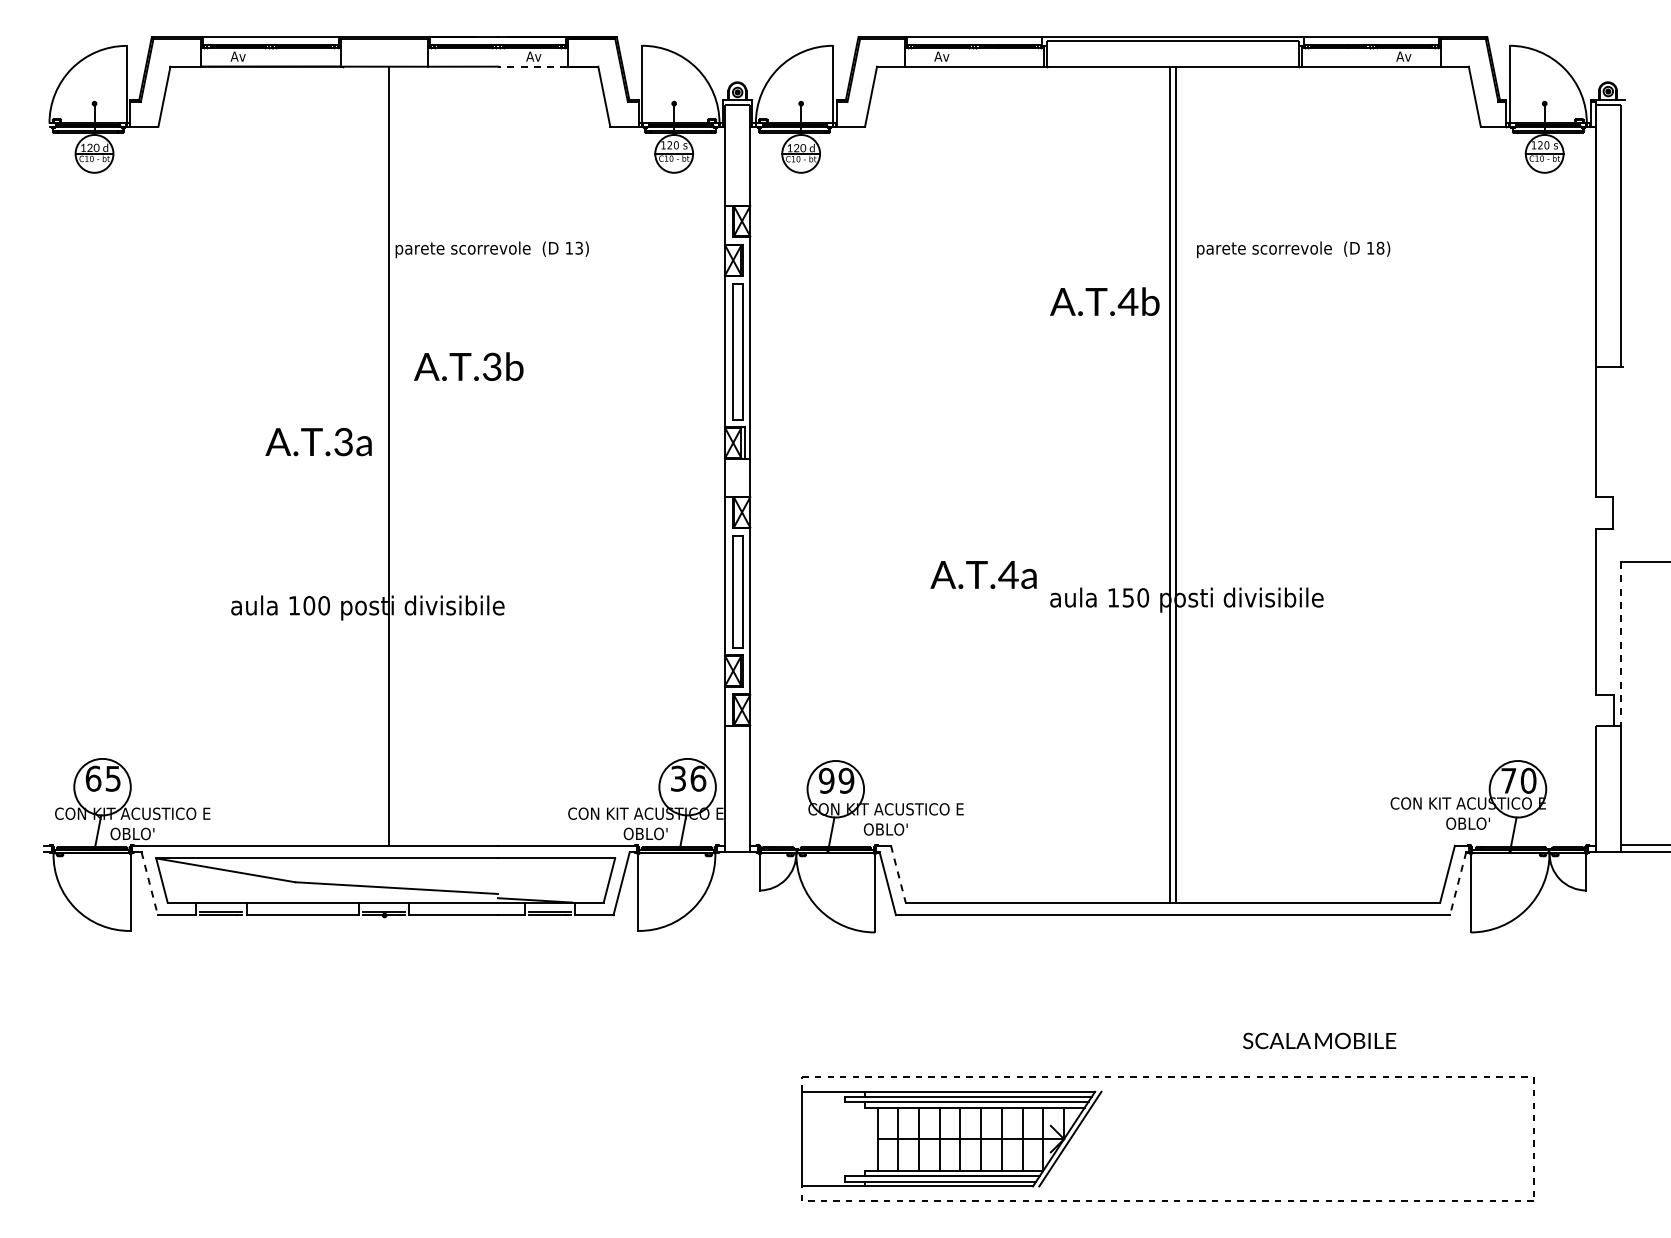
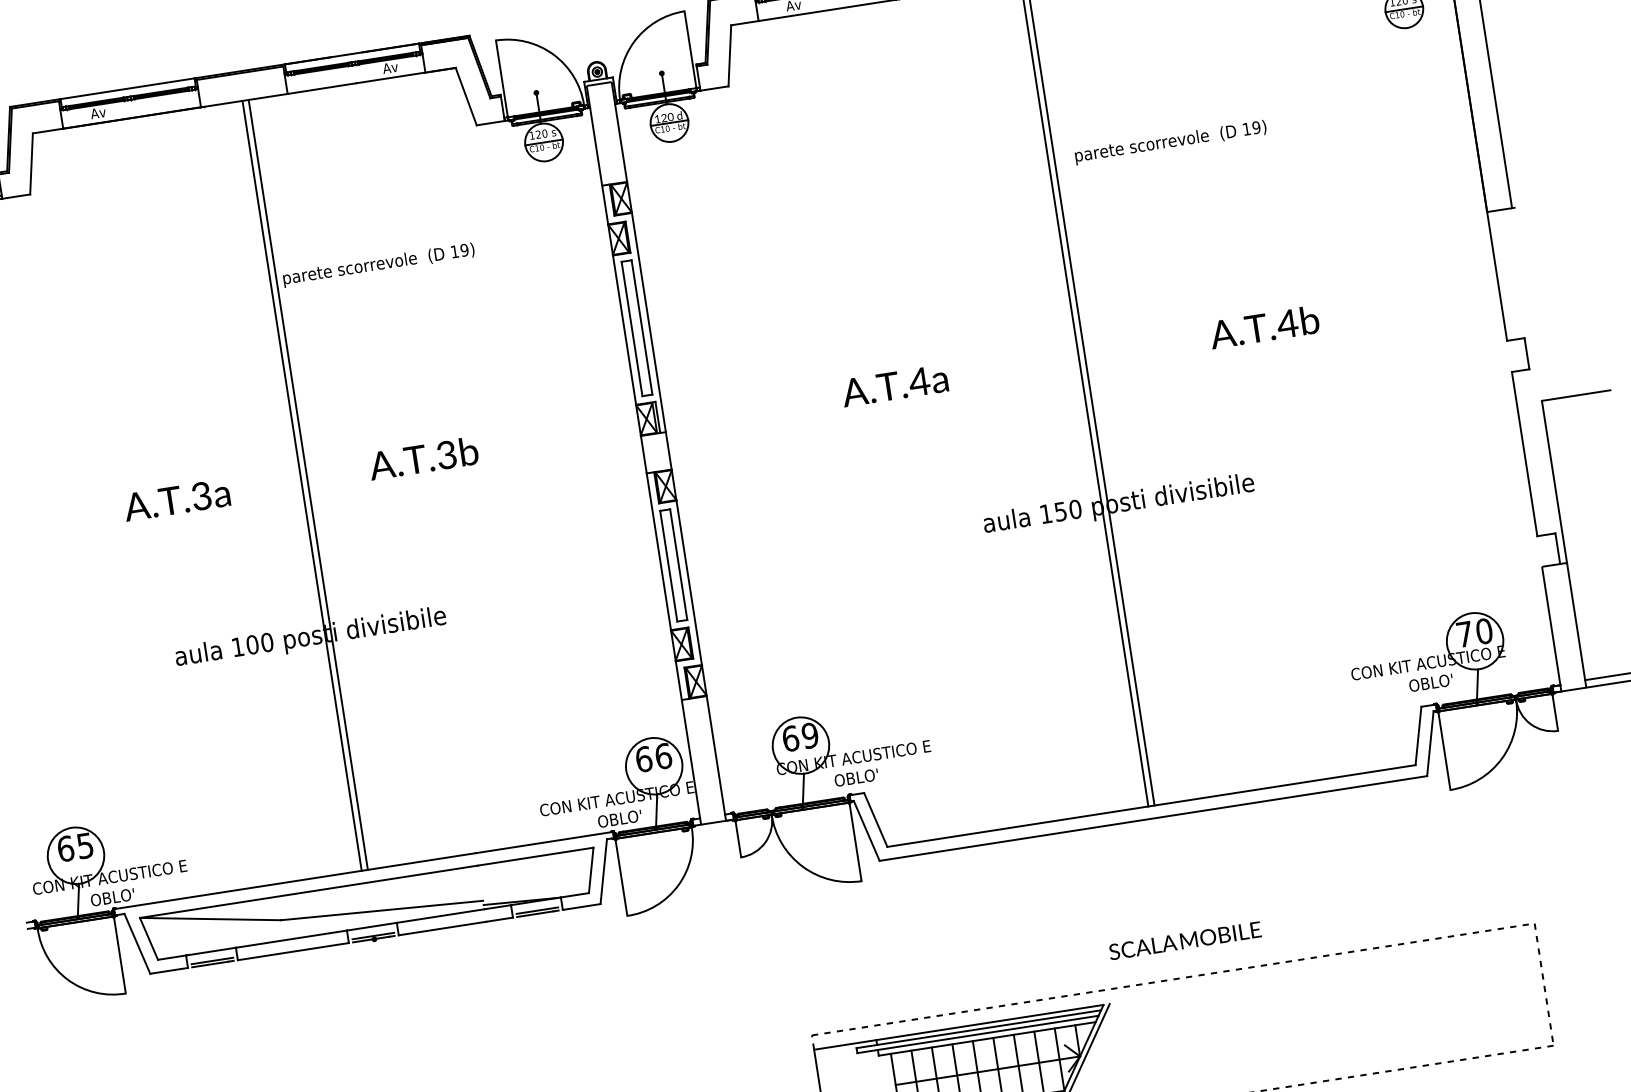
line: (532, 66) -> (390, 77), dashed -> solid
text: (579, 247) -> (464, 249), 13) -> 19)
text: (1380, 248) -> (1256, 127), 18) -> 19)
text: (1104, 301) -> (1264, 327), moved
text: (468, 366) -> (423, 458), moved
text: (318, 442) -> (176, 500), moved
line: (382, 455) -> (301, 485), added
text: (983, 574) -> (894, 385), moved
line: (1620, 644) -> (1554, 482), dashed -> solid
text: (678, 778) -> (643, 759), 36 -> 66
text: (826, 780) -> (790, 738), 99 -> 69
line: (898, 874) -> (875, 820), dashed -> solid
line: (149, 883) -> (137, 943), dashed -> solid
line: (1458, 883) -> (1430, 743), dashed -> solid
text: (1319, 1040) -> (1184, 940), moved

